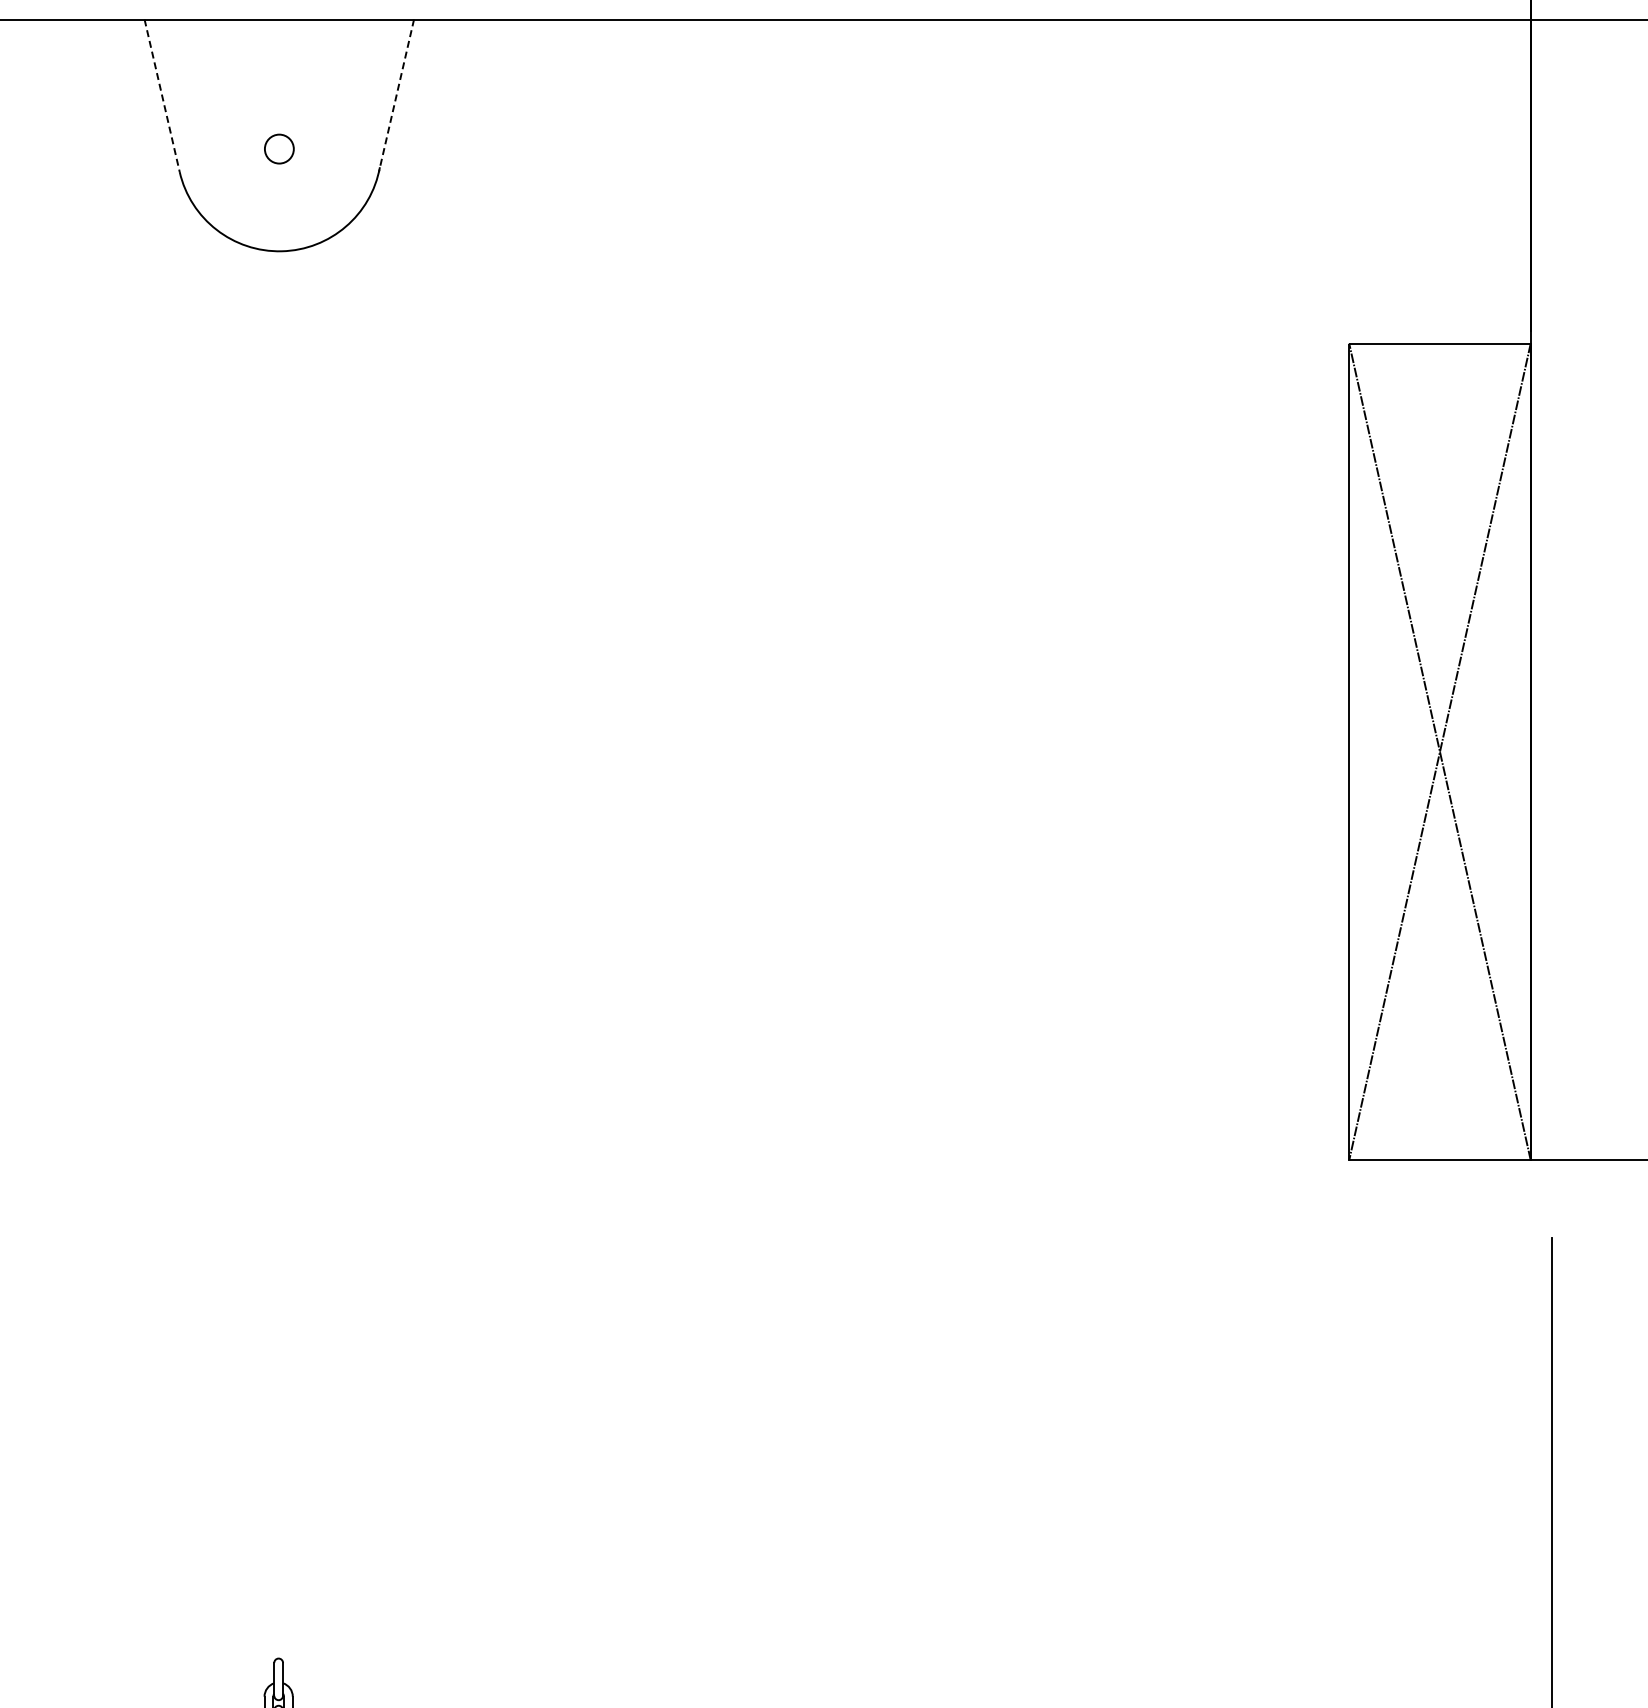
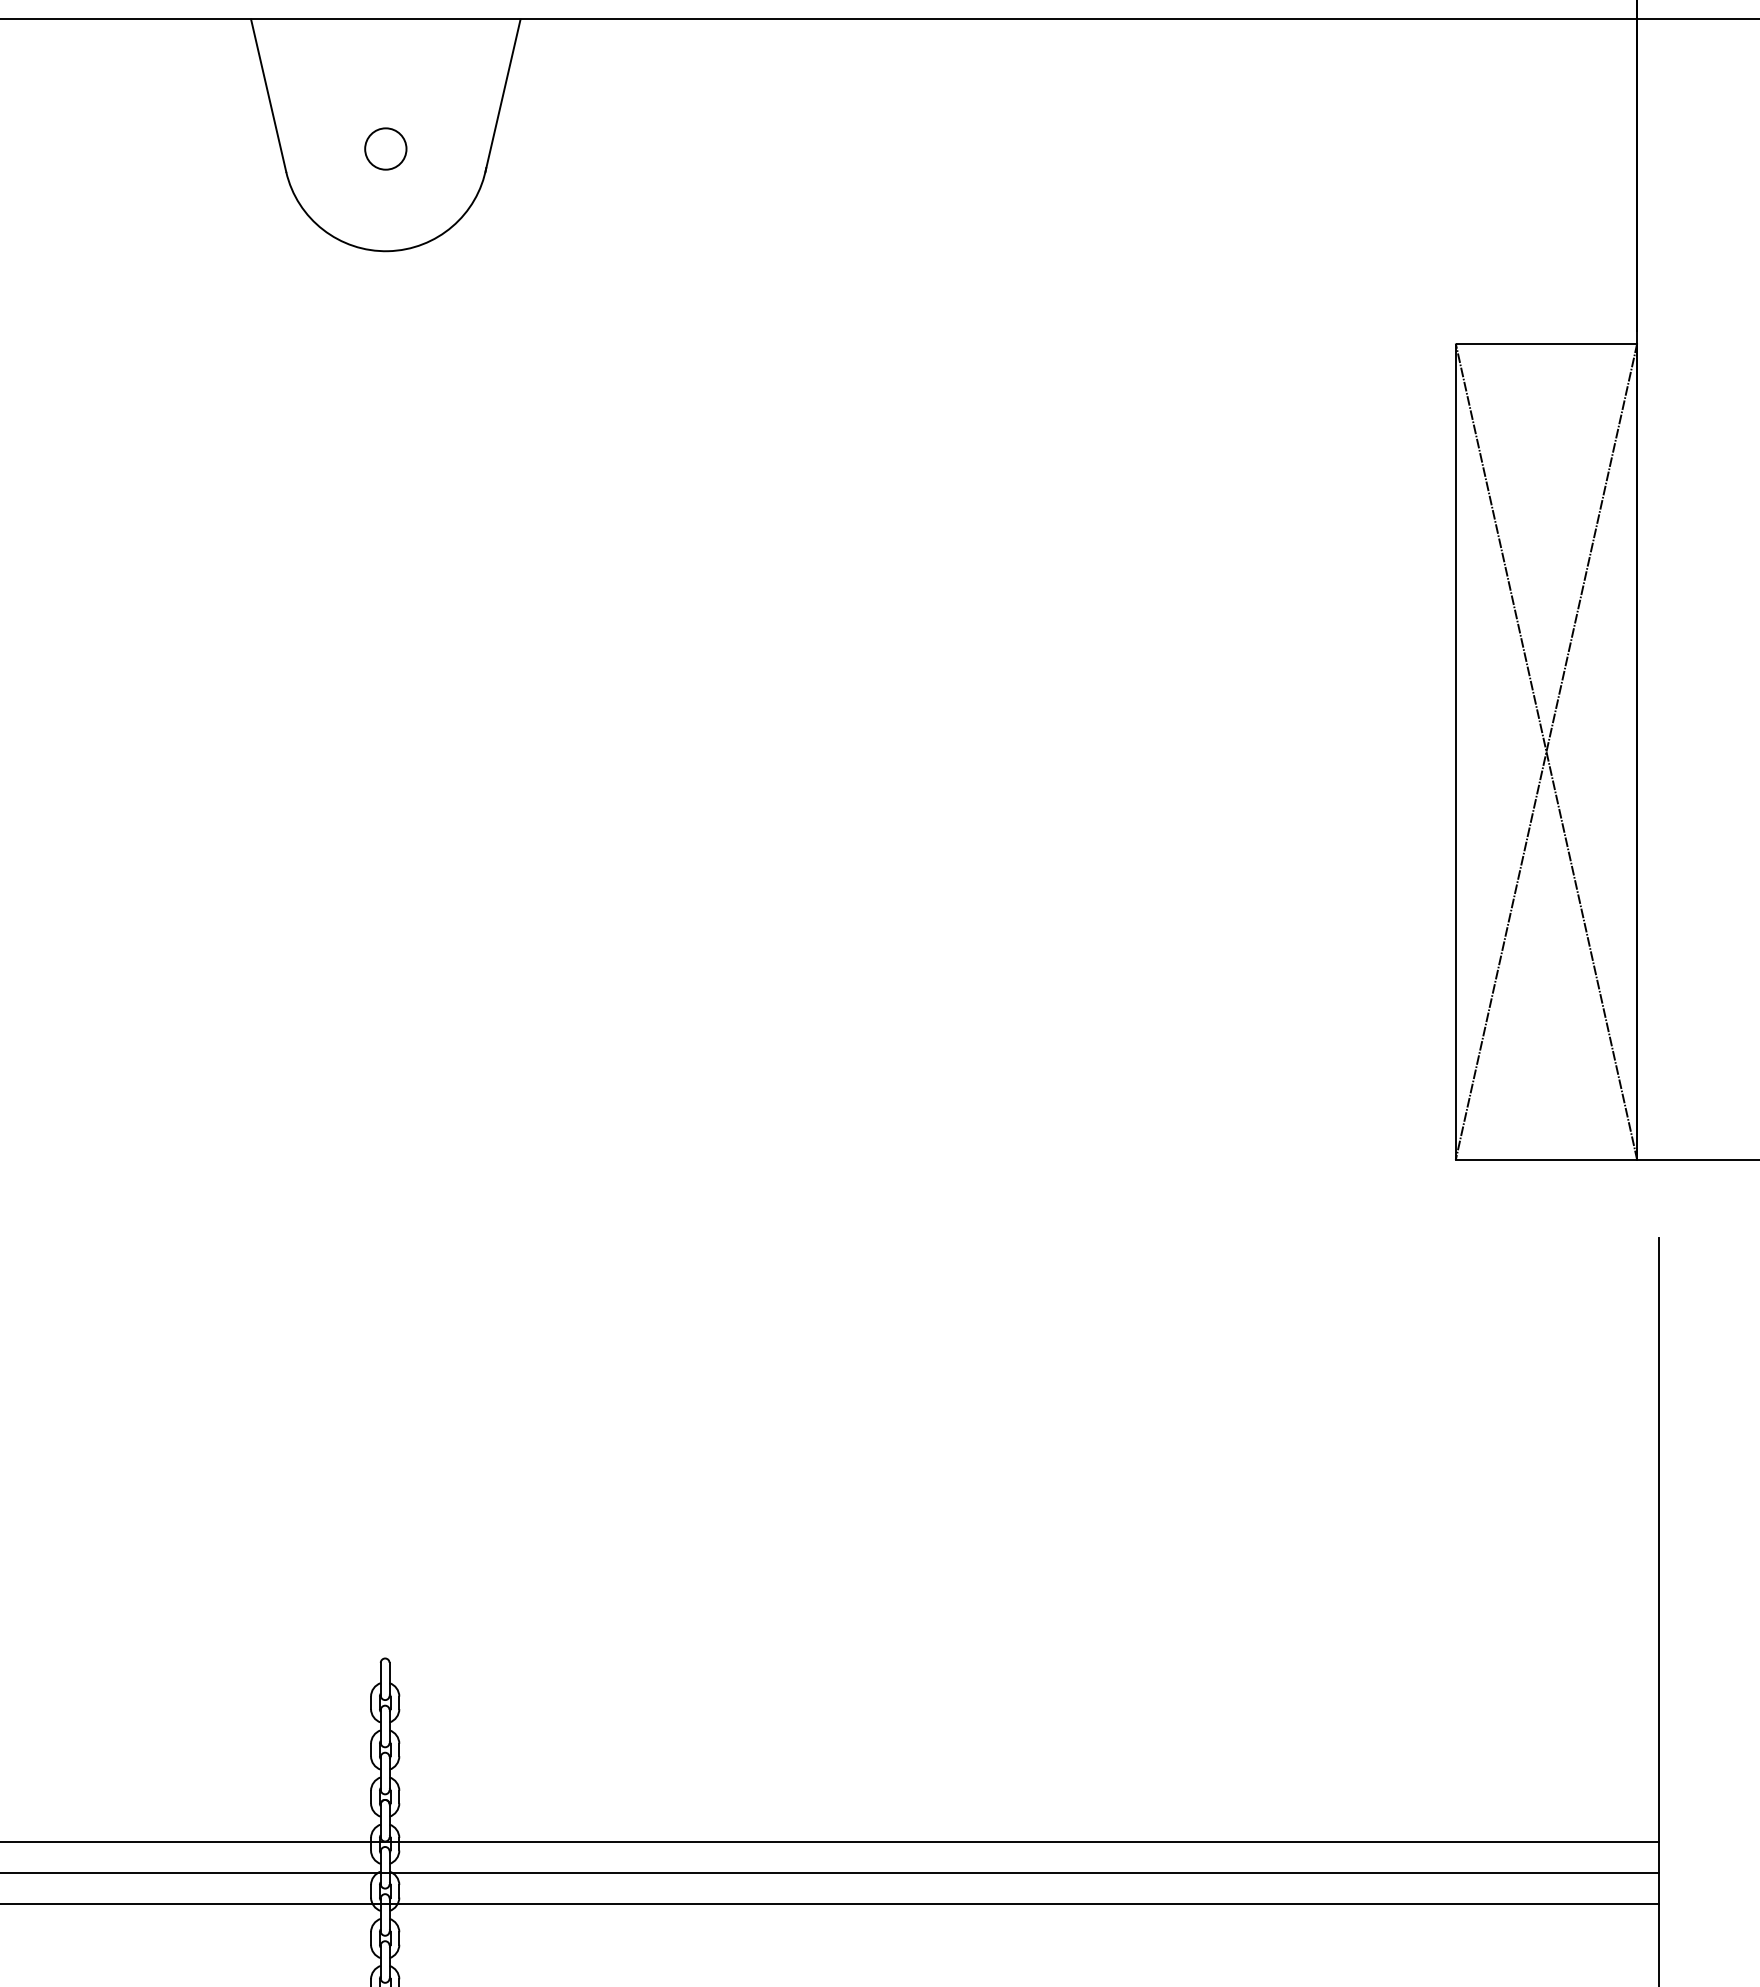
line: (161, 96) -> (268, 96), dashed -> solid
line: (395, 96) -> (502, 96), dashed -> solid
circle: (278, 148) -> (385, 148), size x1.43

